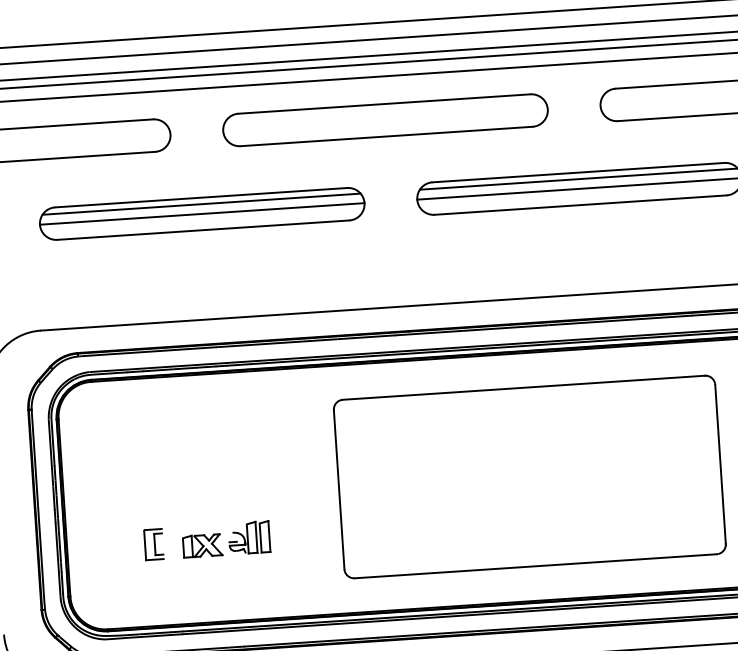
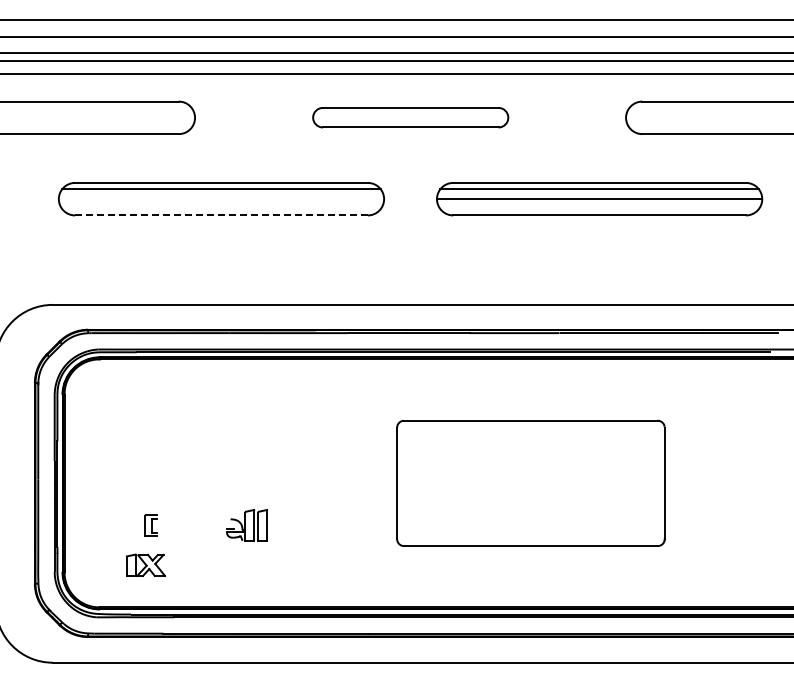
part: (385, 119) -> (410, 117), size x0.6
line: (202, 214) -> (221, 199), removed
line: (202, 230) -> (220, 215), solid -> dashed
part: (529, 477) -> (530, 483), size x0.7
part: (153, 544) -> (150, 525), size x0.7
part: (203, 545) -> (146, 565), moved

